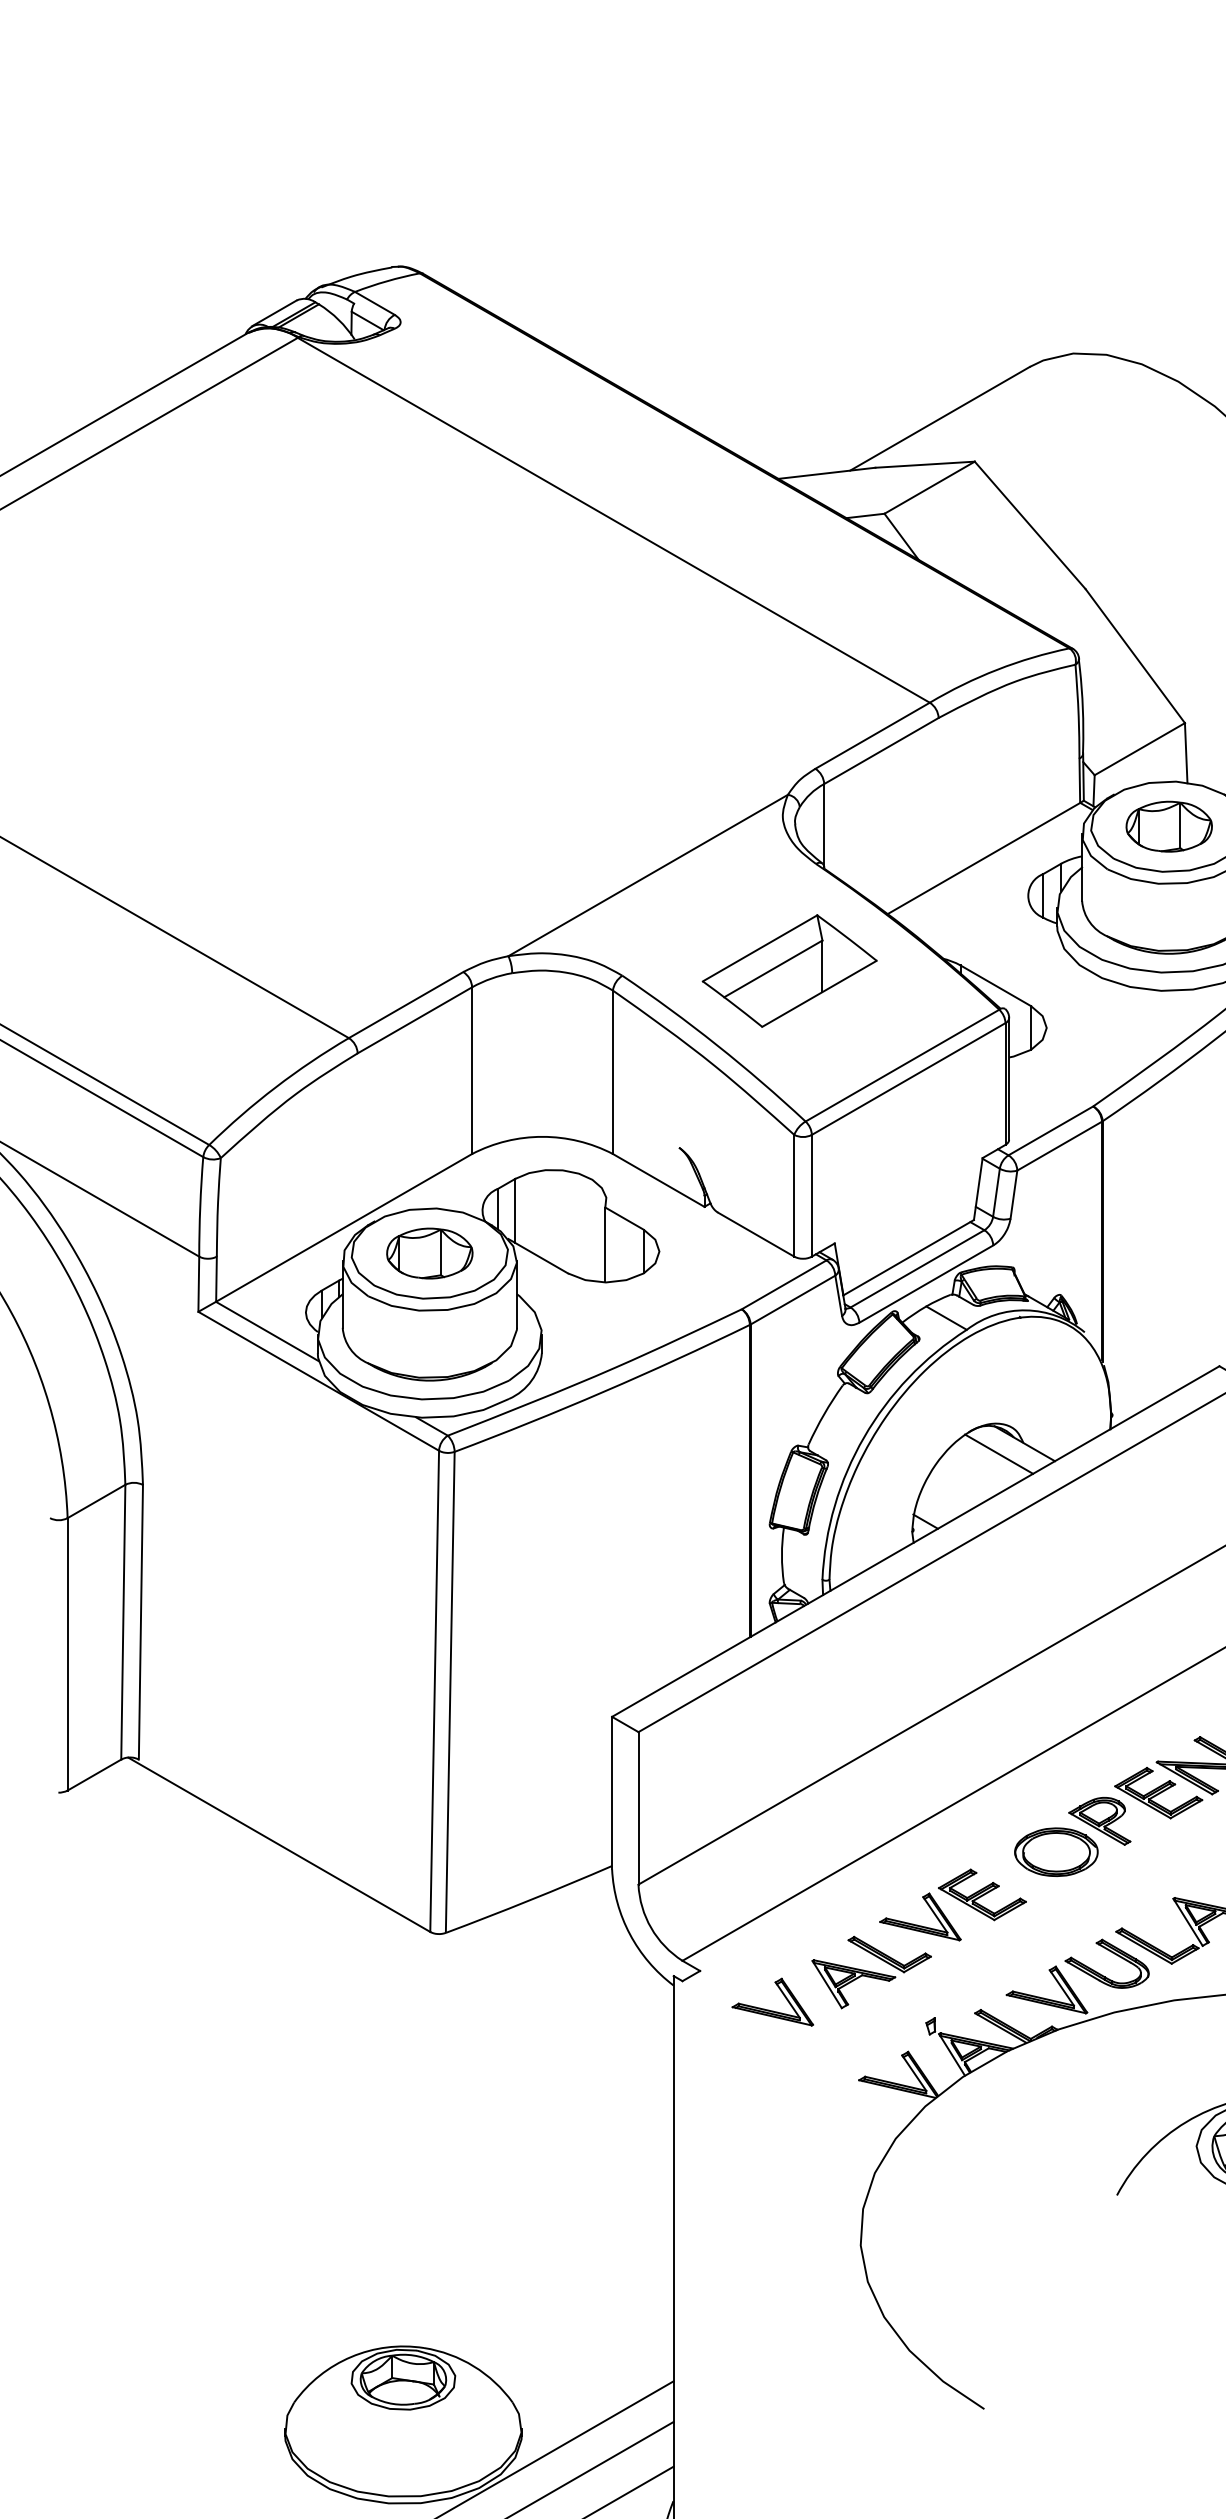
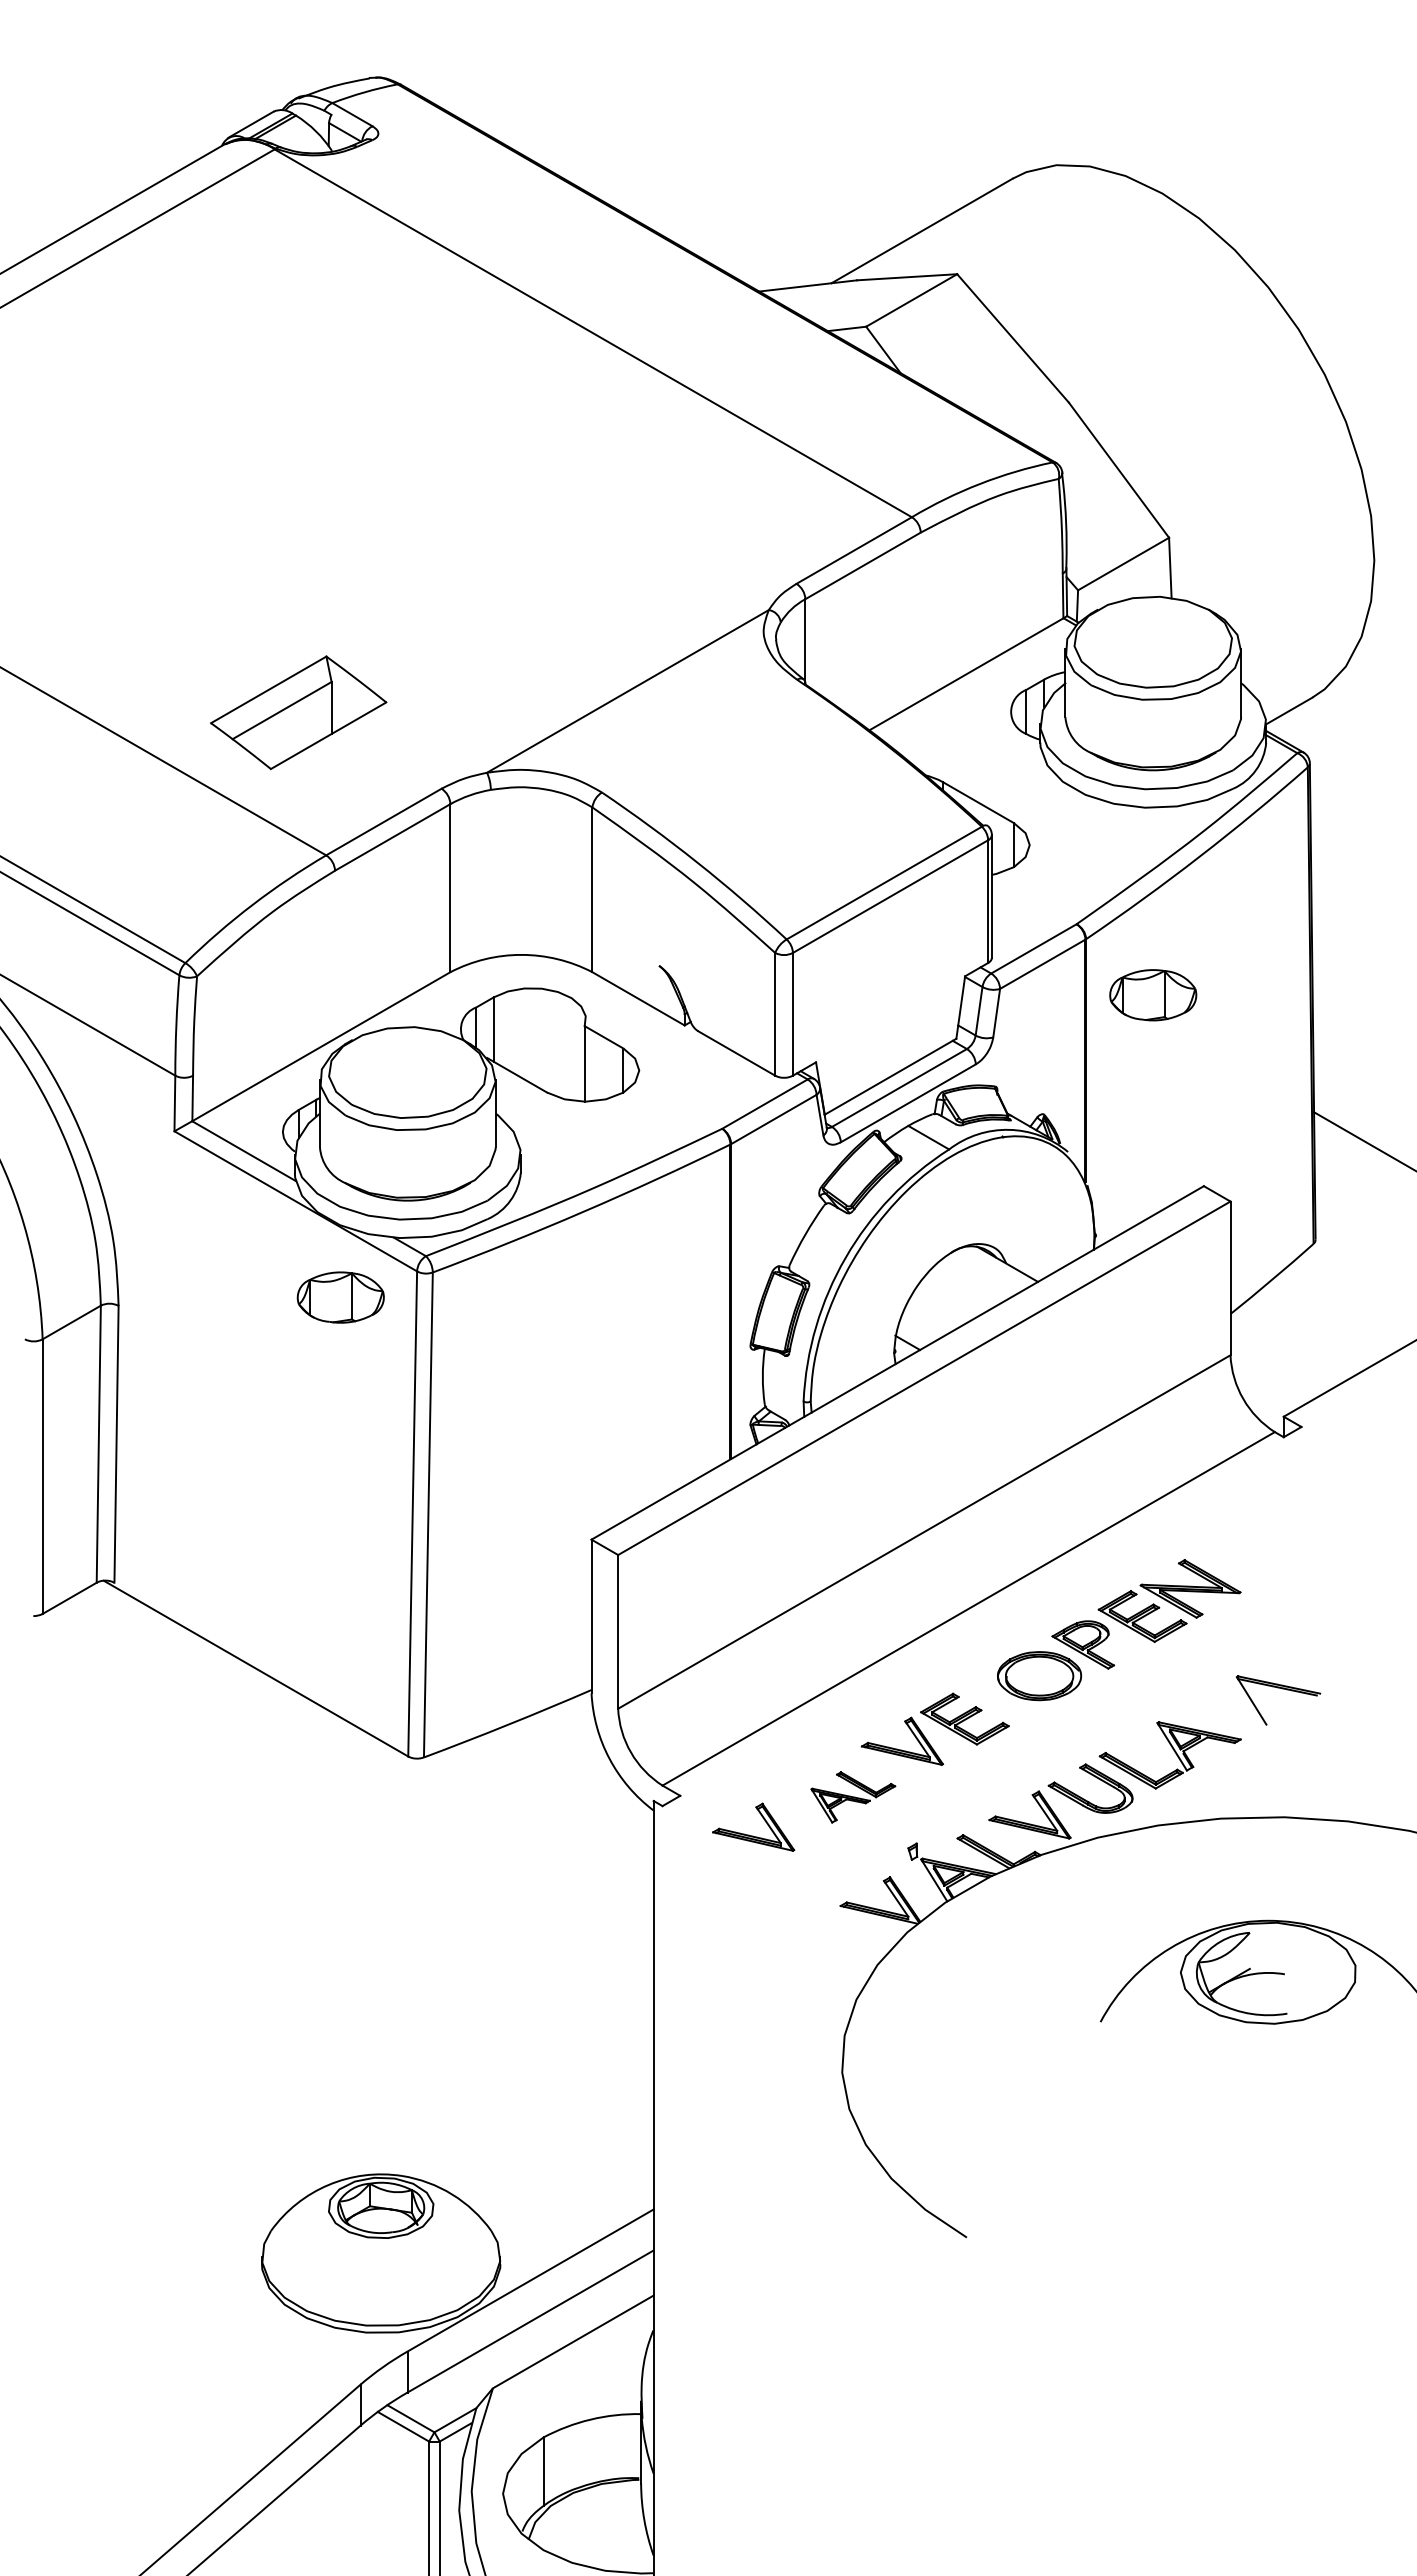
part: (1169, 826) -> (1153, 995), moved
part: (789, 970) -> (298, 712), moved
part: (429, 1253) -> (340, 1297), moved
line: (998, 1453) -> (981, 1274), removed
part: (871, 1972) -> (853, 1797), size x0.7

